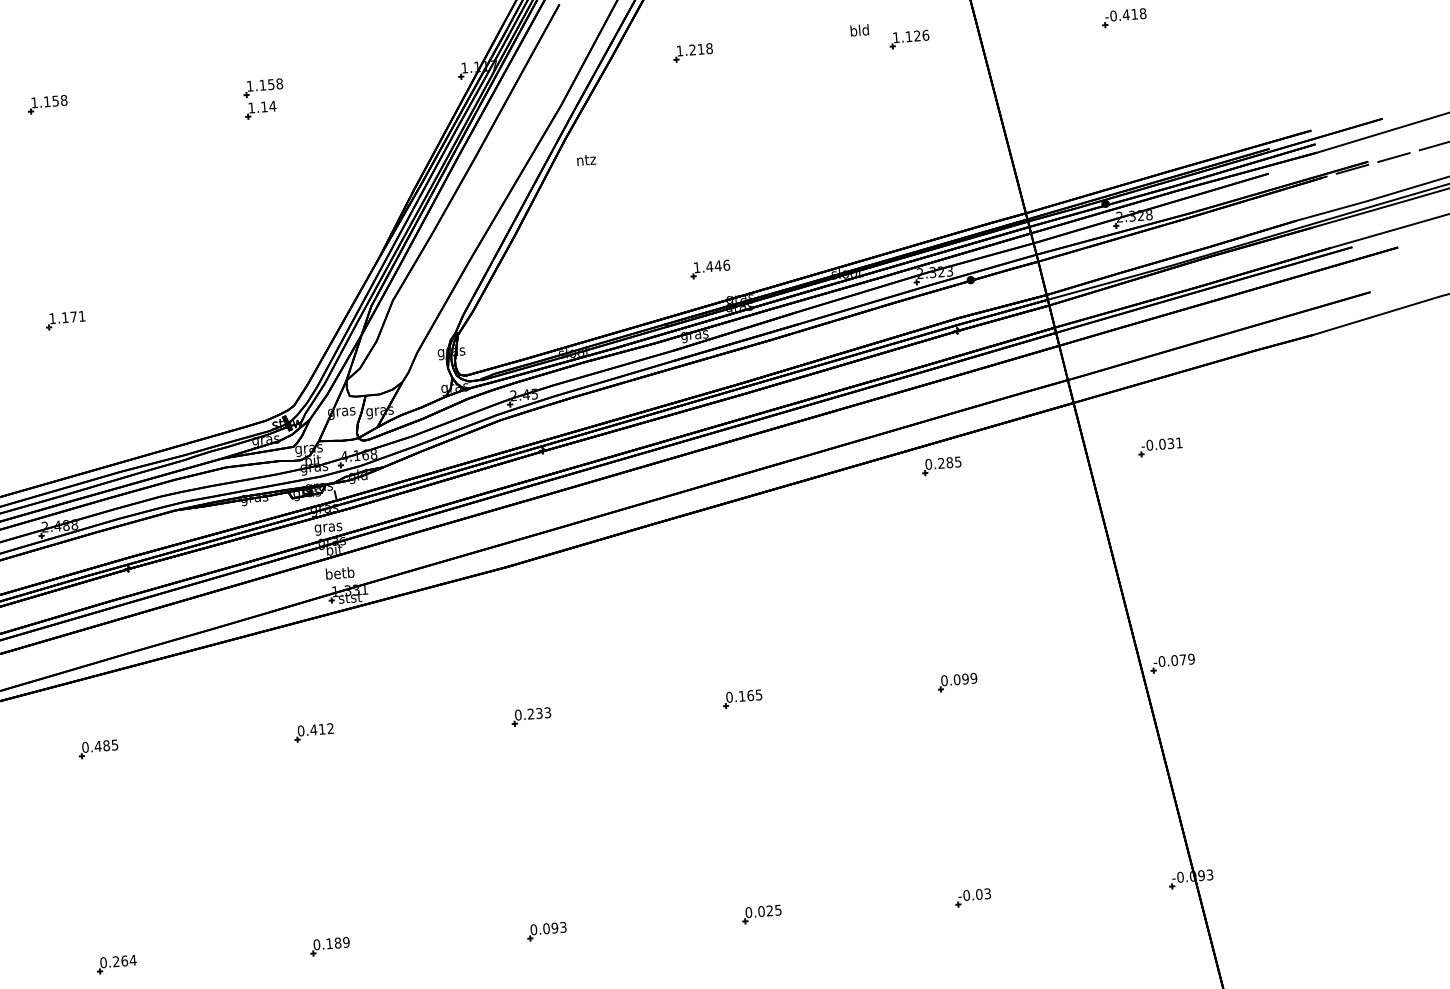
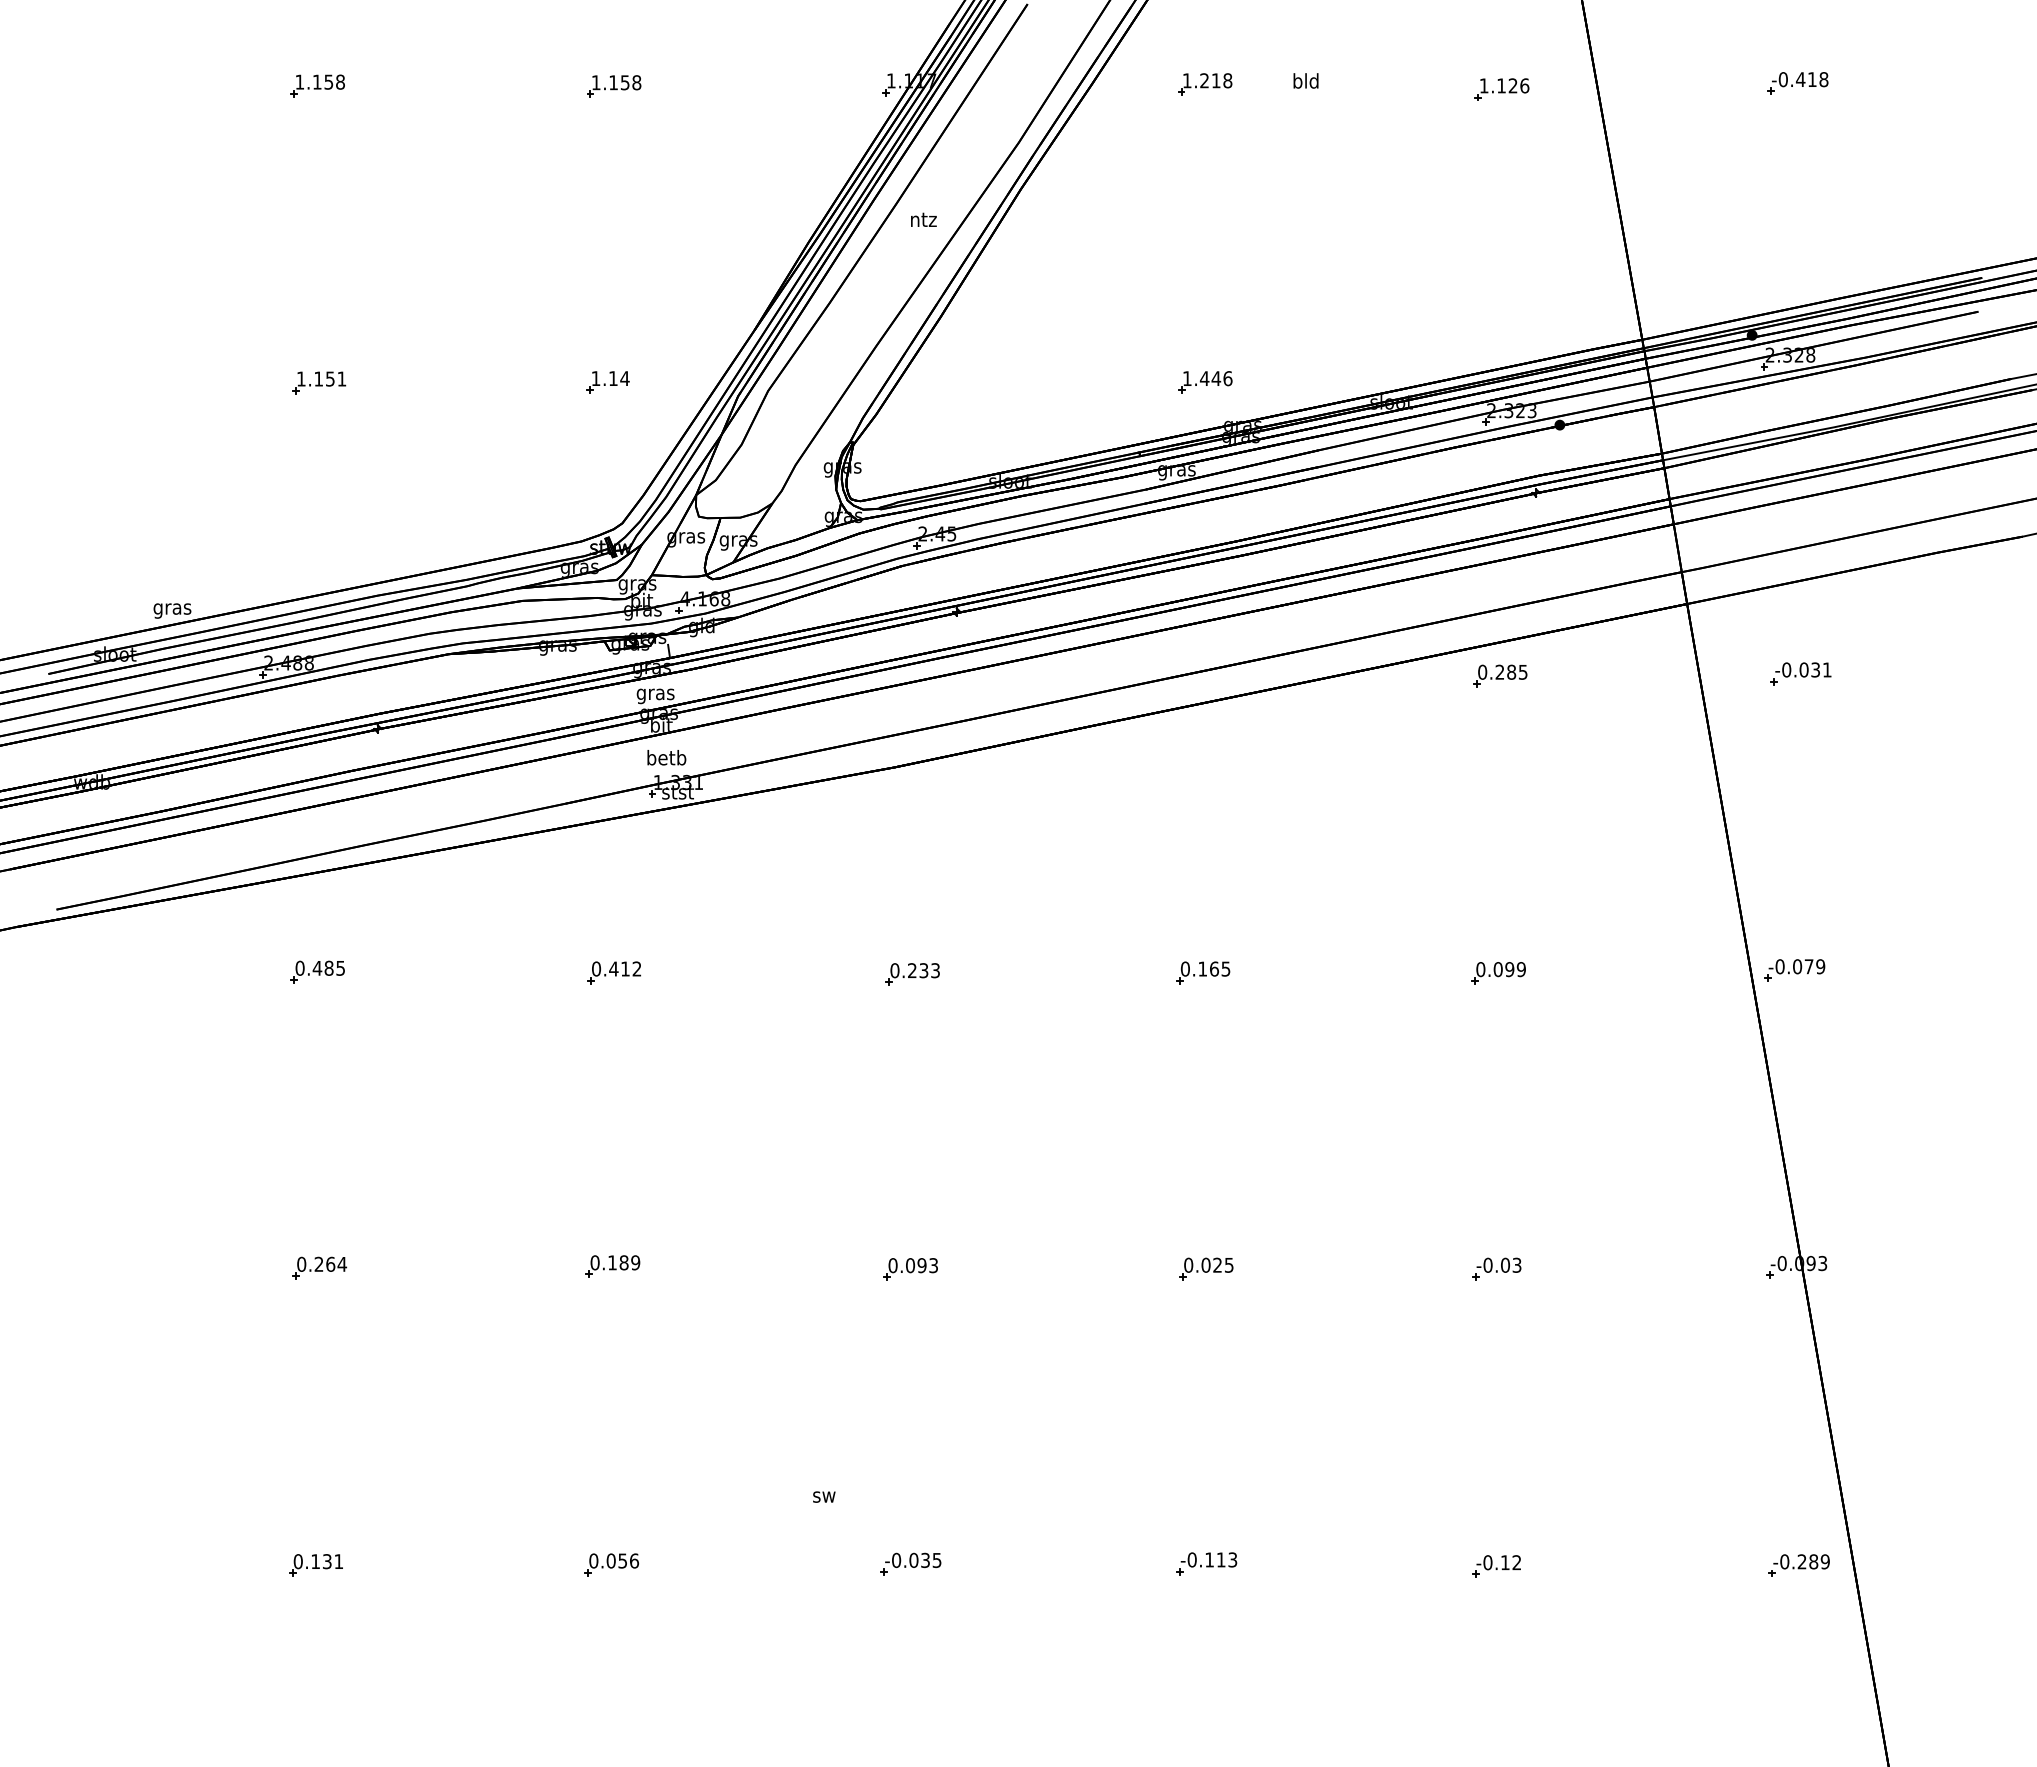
text: (859, 30) -> (1305, 80), moved
part: (260, 110) -> (607, 382), moved
text: (586, 159) -> (923, 219), moved
text: (73, 316) -> (330, 378), 1.171 -> 1.151

